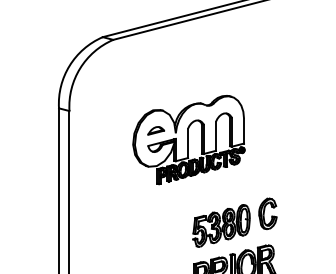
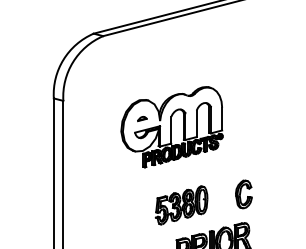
part: (156, 130) -> (142, 118), size x0.6
part: (221, 225) -> (181, 205), moved

